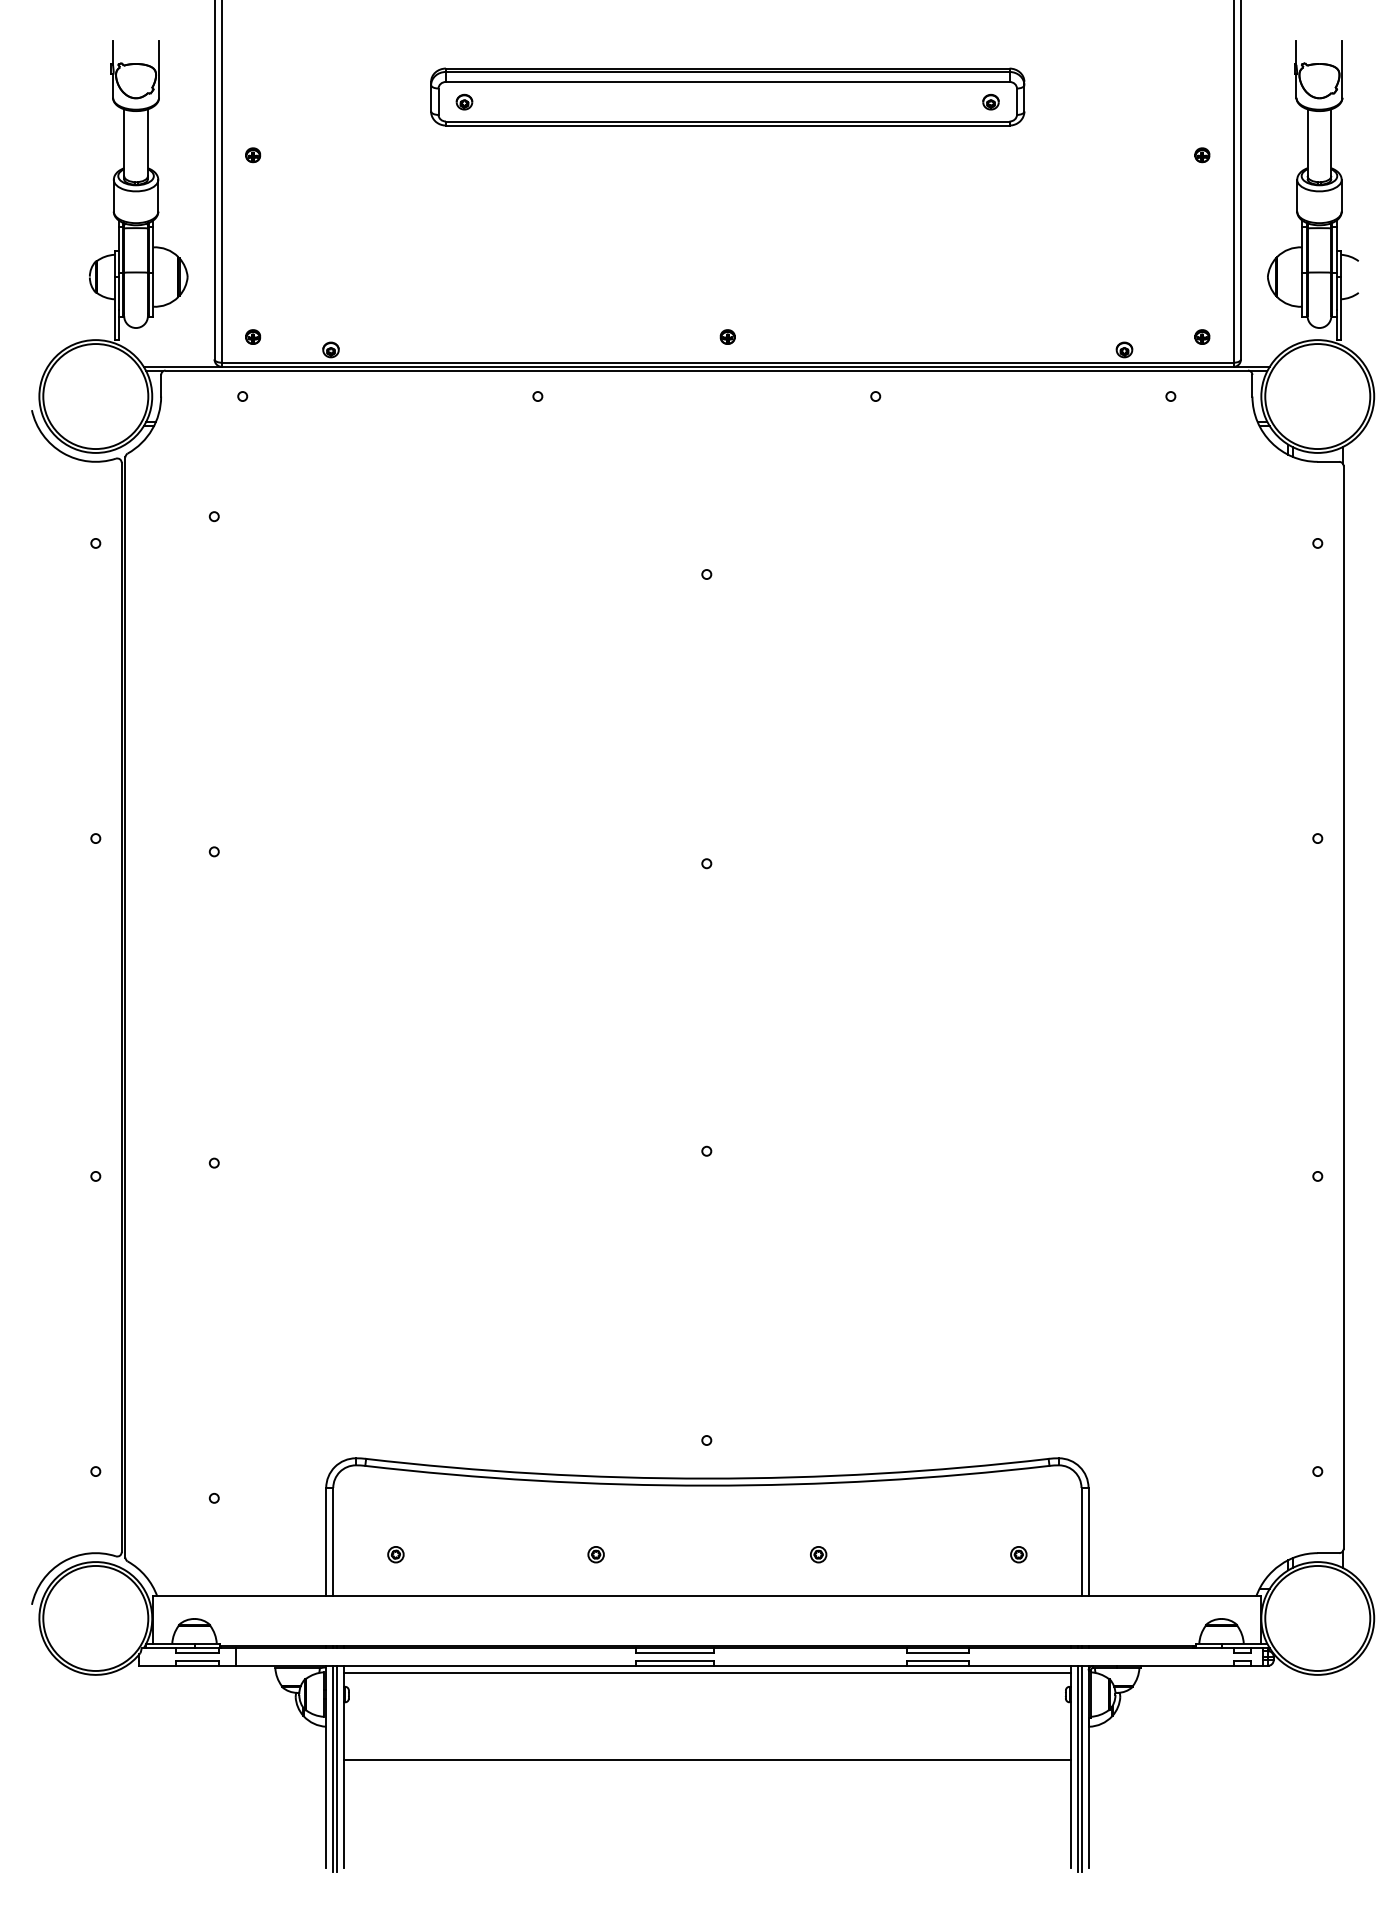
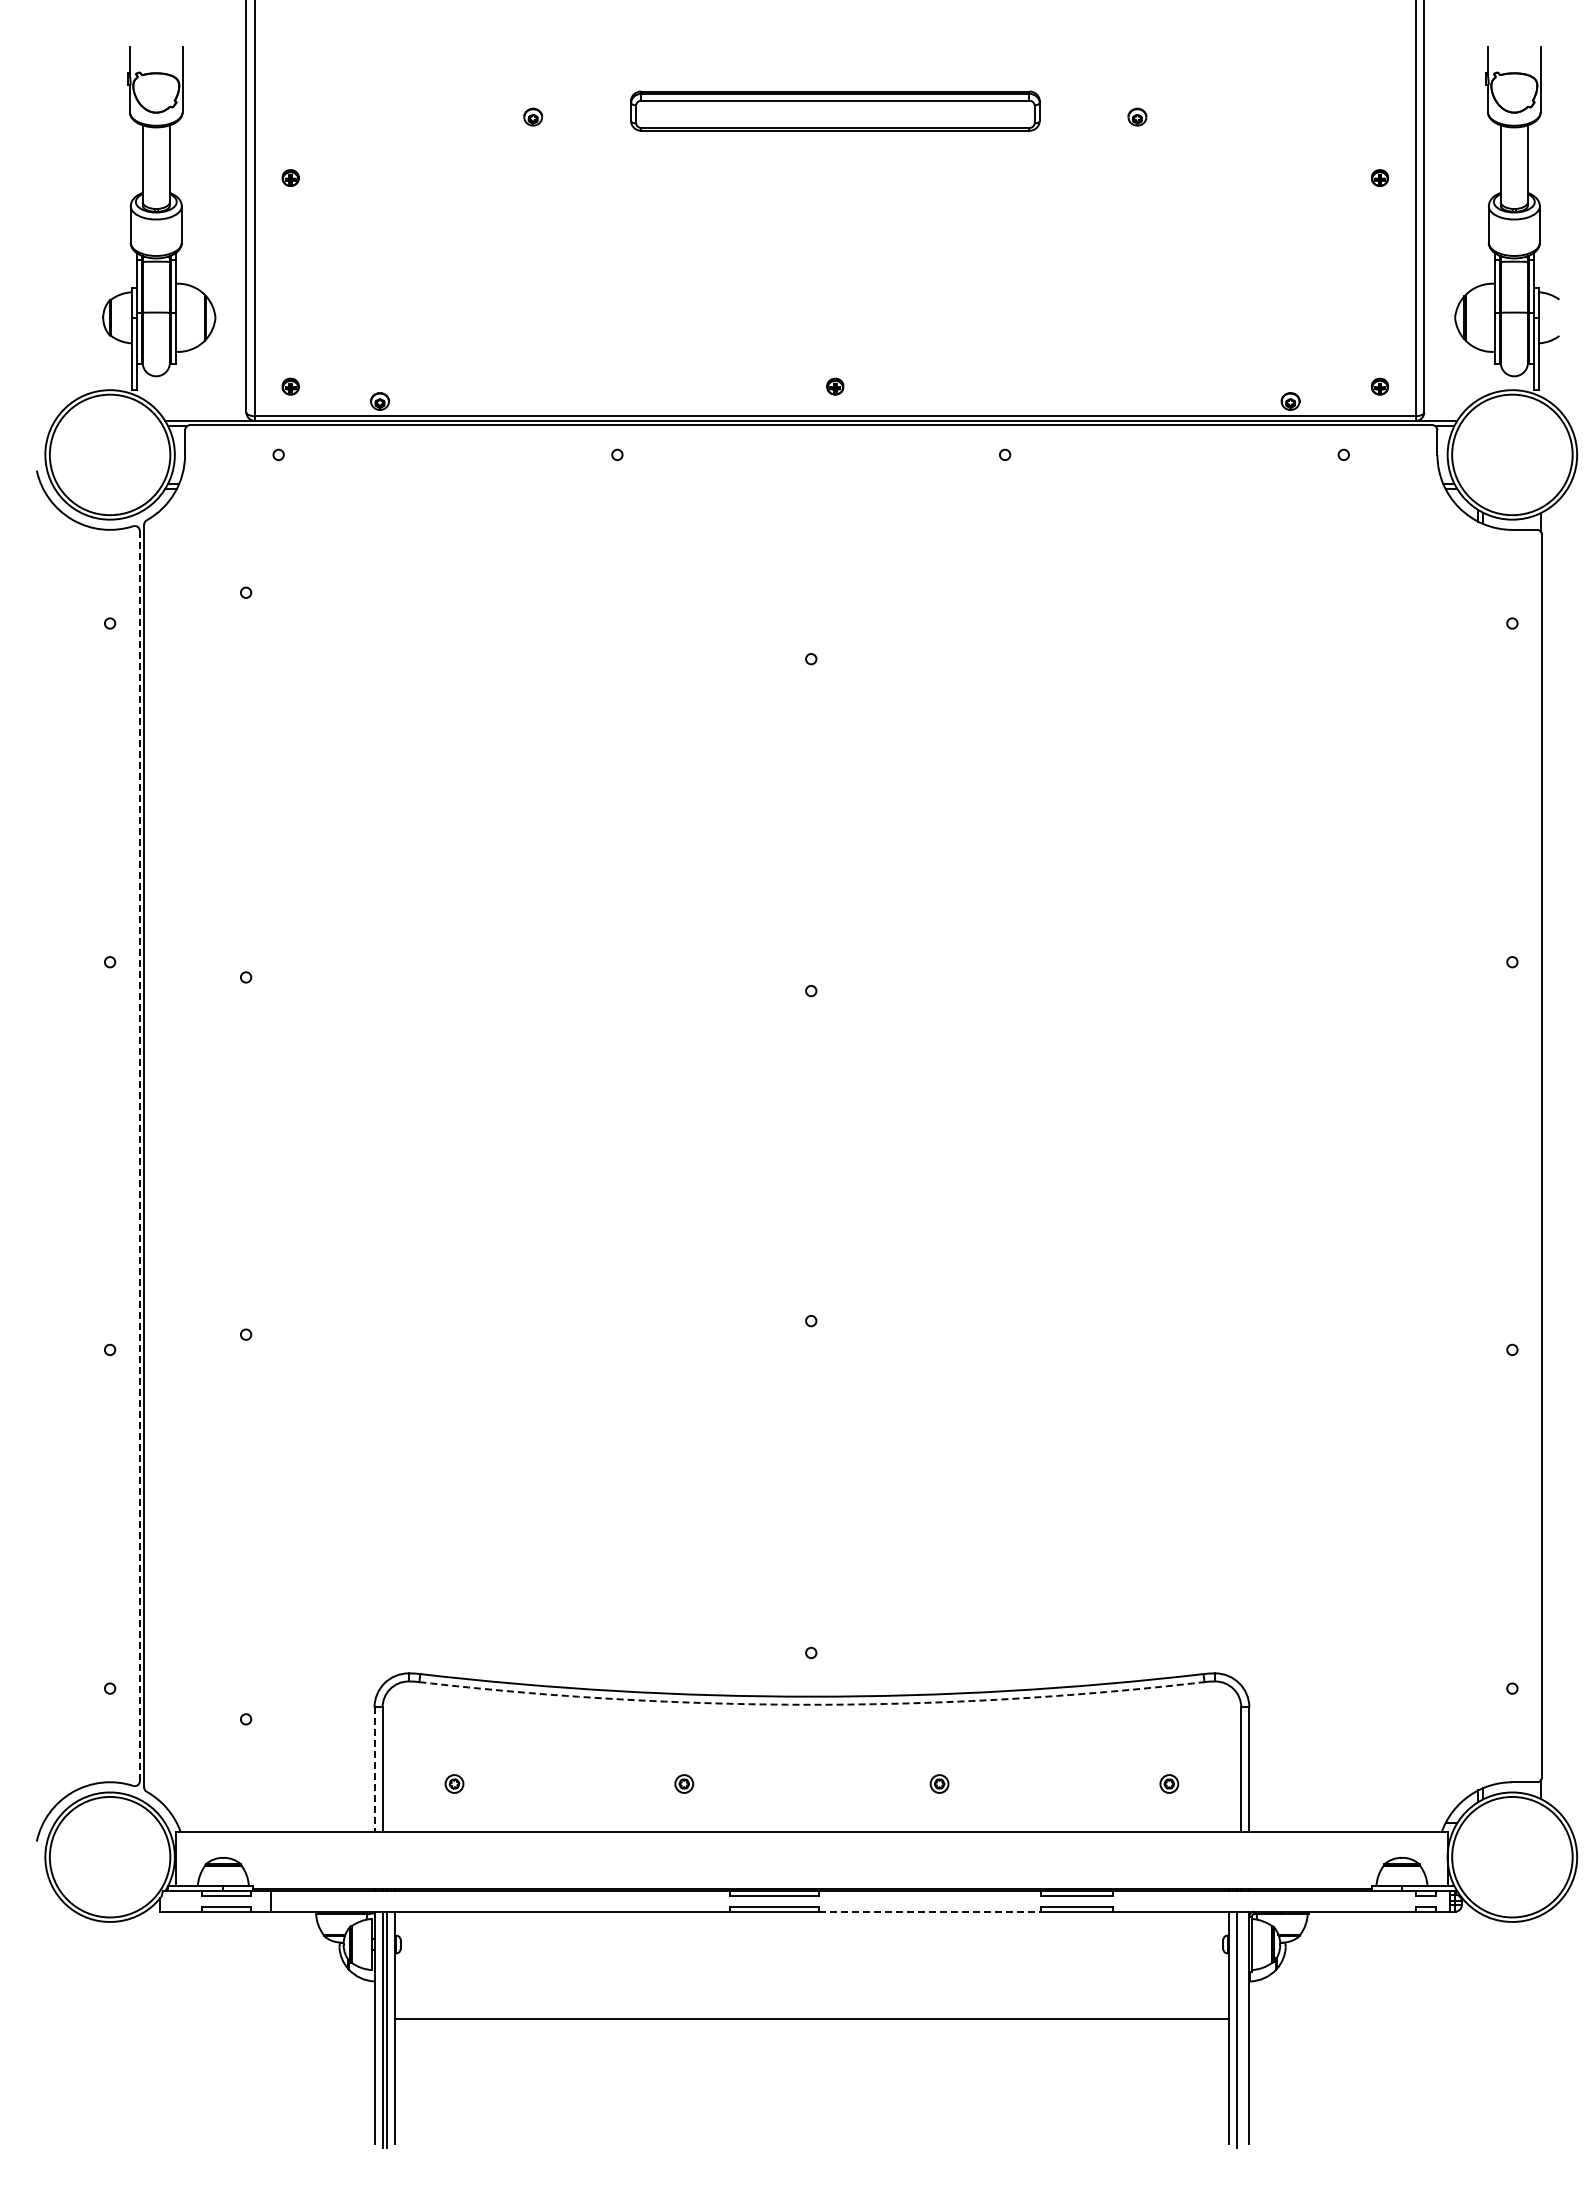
part: (727, 96) -> (835, 110), size x0.6
line: (121, 1007) -> (139, 1156), solid -> dashed
arc: (707, 1485) -> (811, 1704), solid -> dashed
line: (326, 1542) -> (374, 1770), solid -> dashed
line: (810, 1665) -> (930, 1911), solid -> dashed
line: (707, 1672) -> (811, 1919), removed
line: (1081, 1768) -> (1241, 2029), removed

